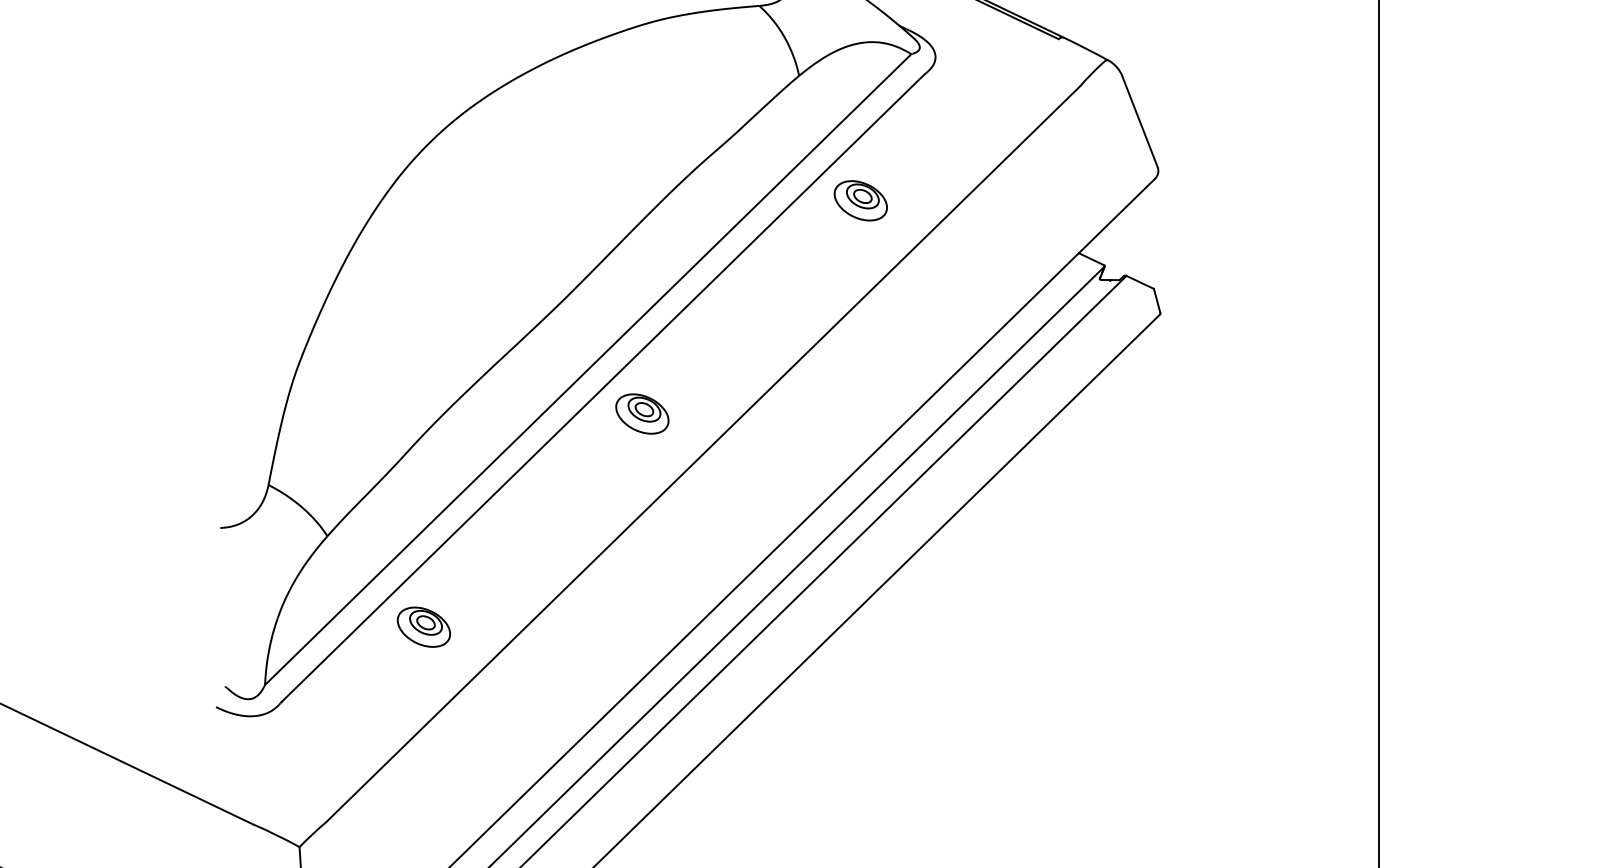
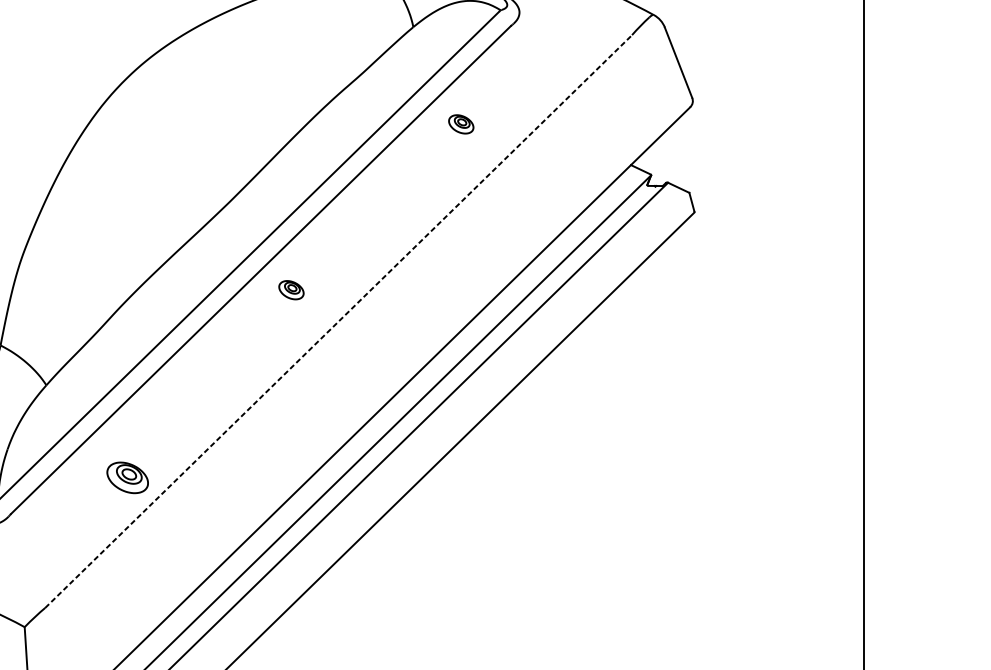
part: (860, 200) -> (461, 124), size x0.6
part: (642, 413) -> (291, 289), size x0.6
line: (703, 453) -> (338, 320), solid -> dashed
part: (423, 626) -> (127, 477), moved

